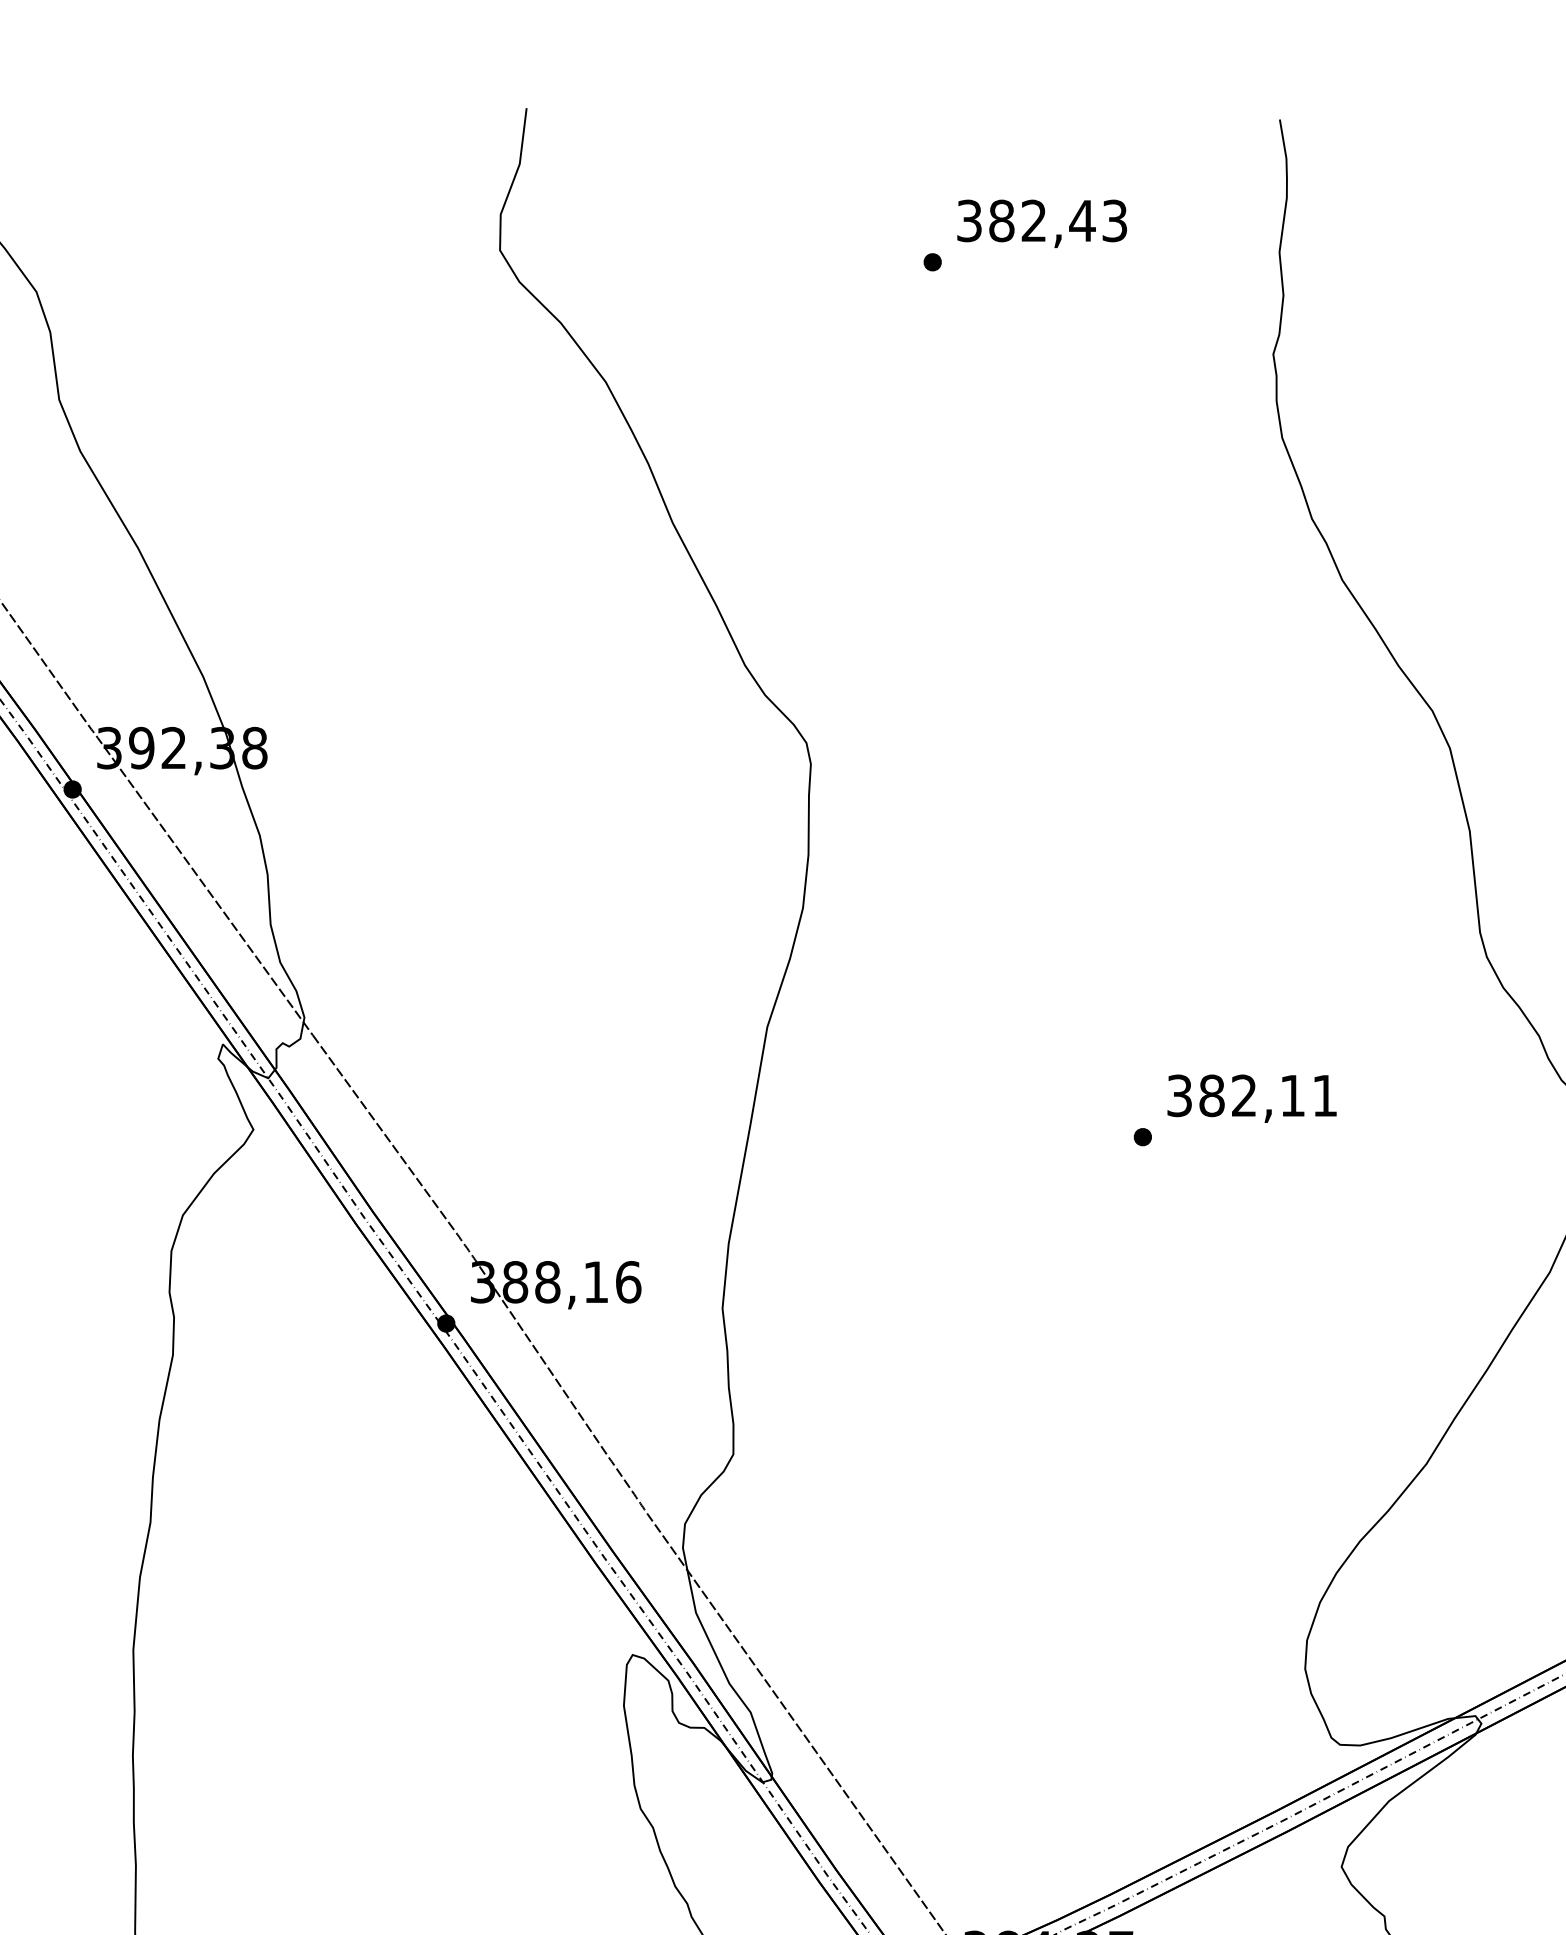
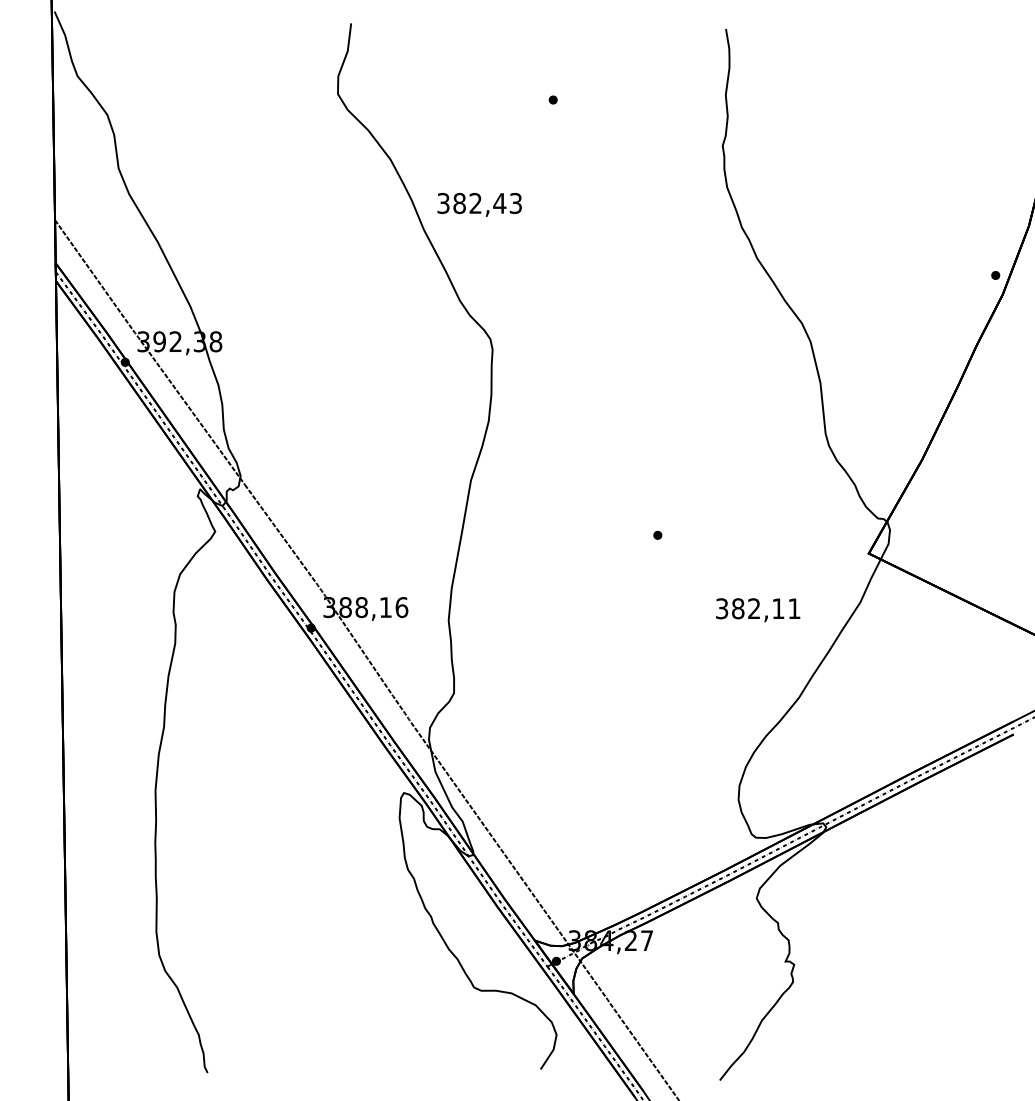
text: (1041, 223) -> (479, 204), moved
text: (1252, 1099) -> (758, 610), moved

